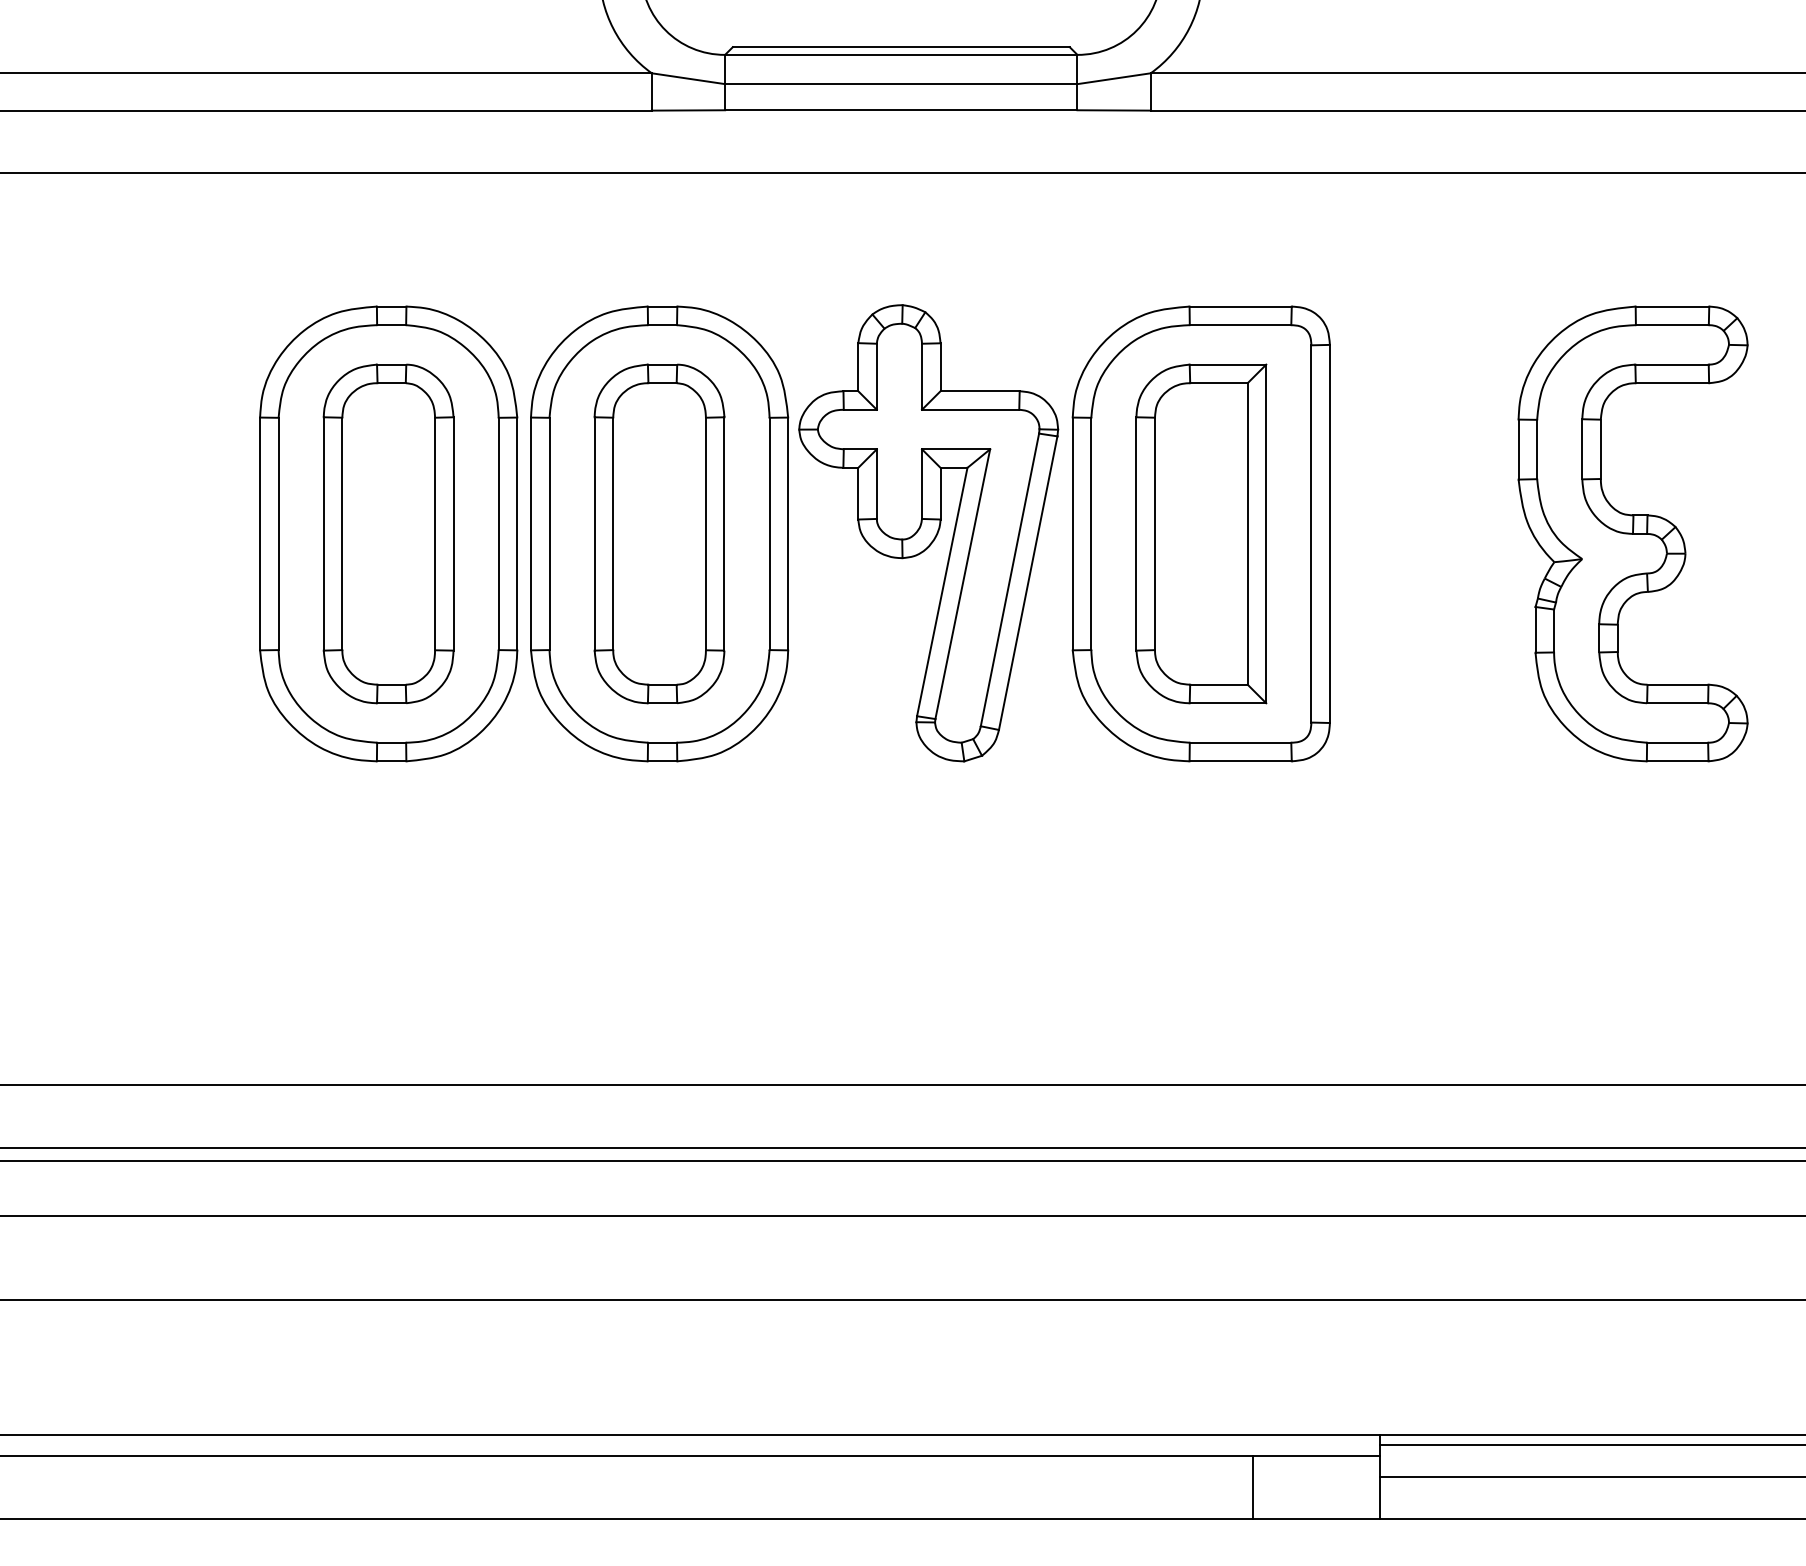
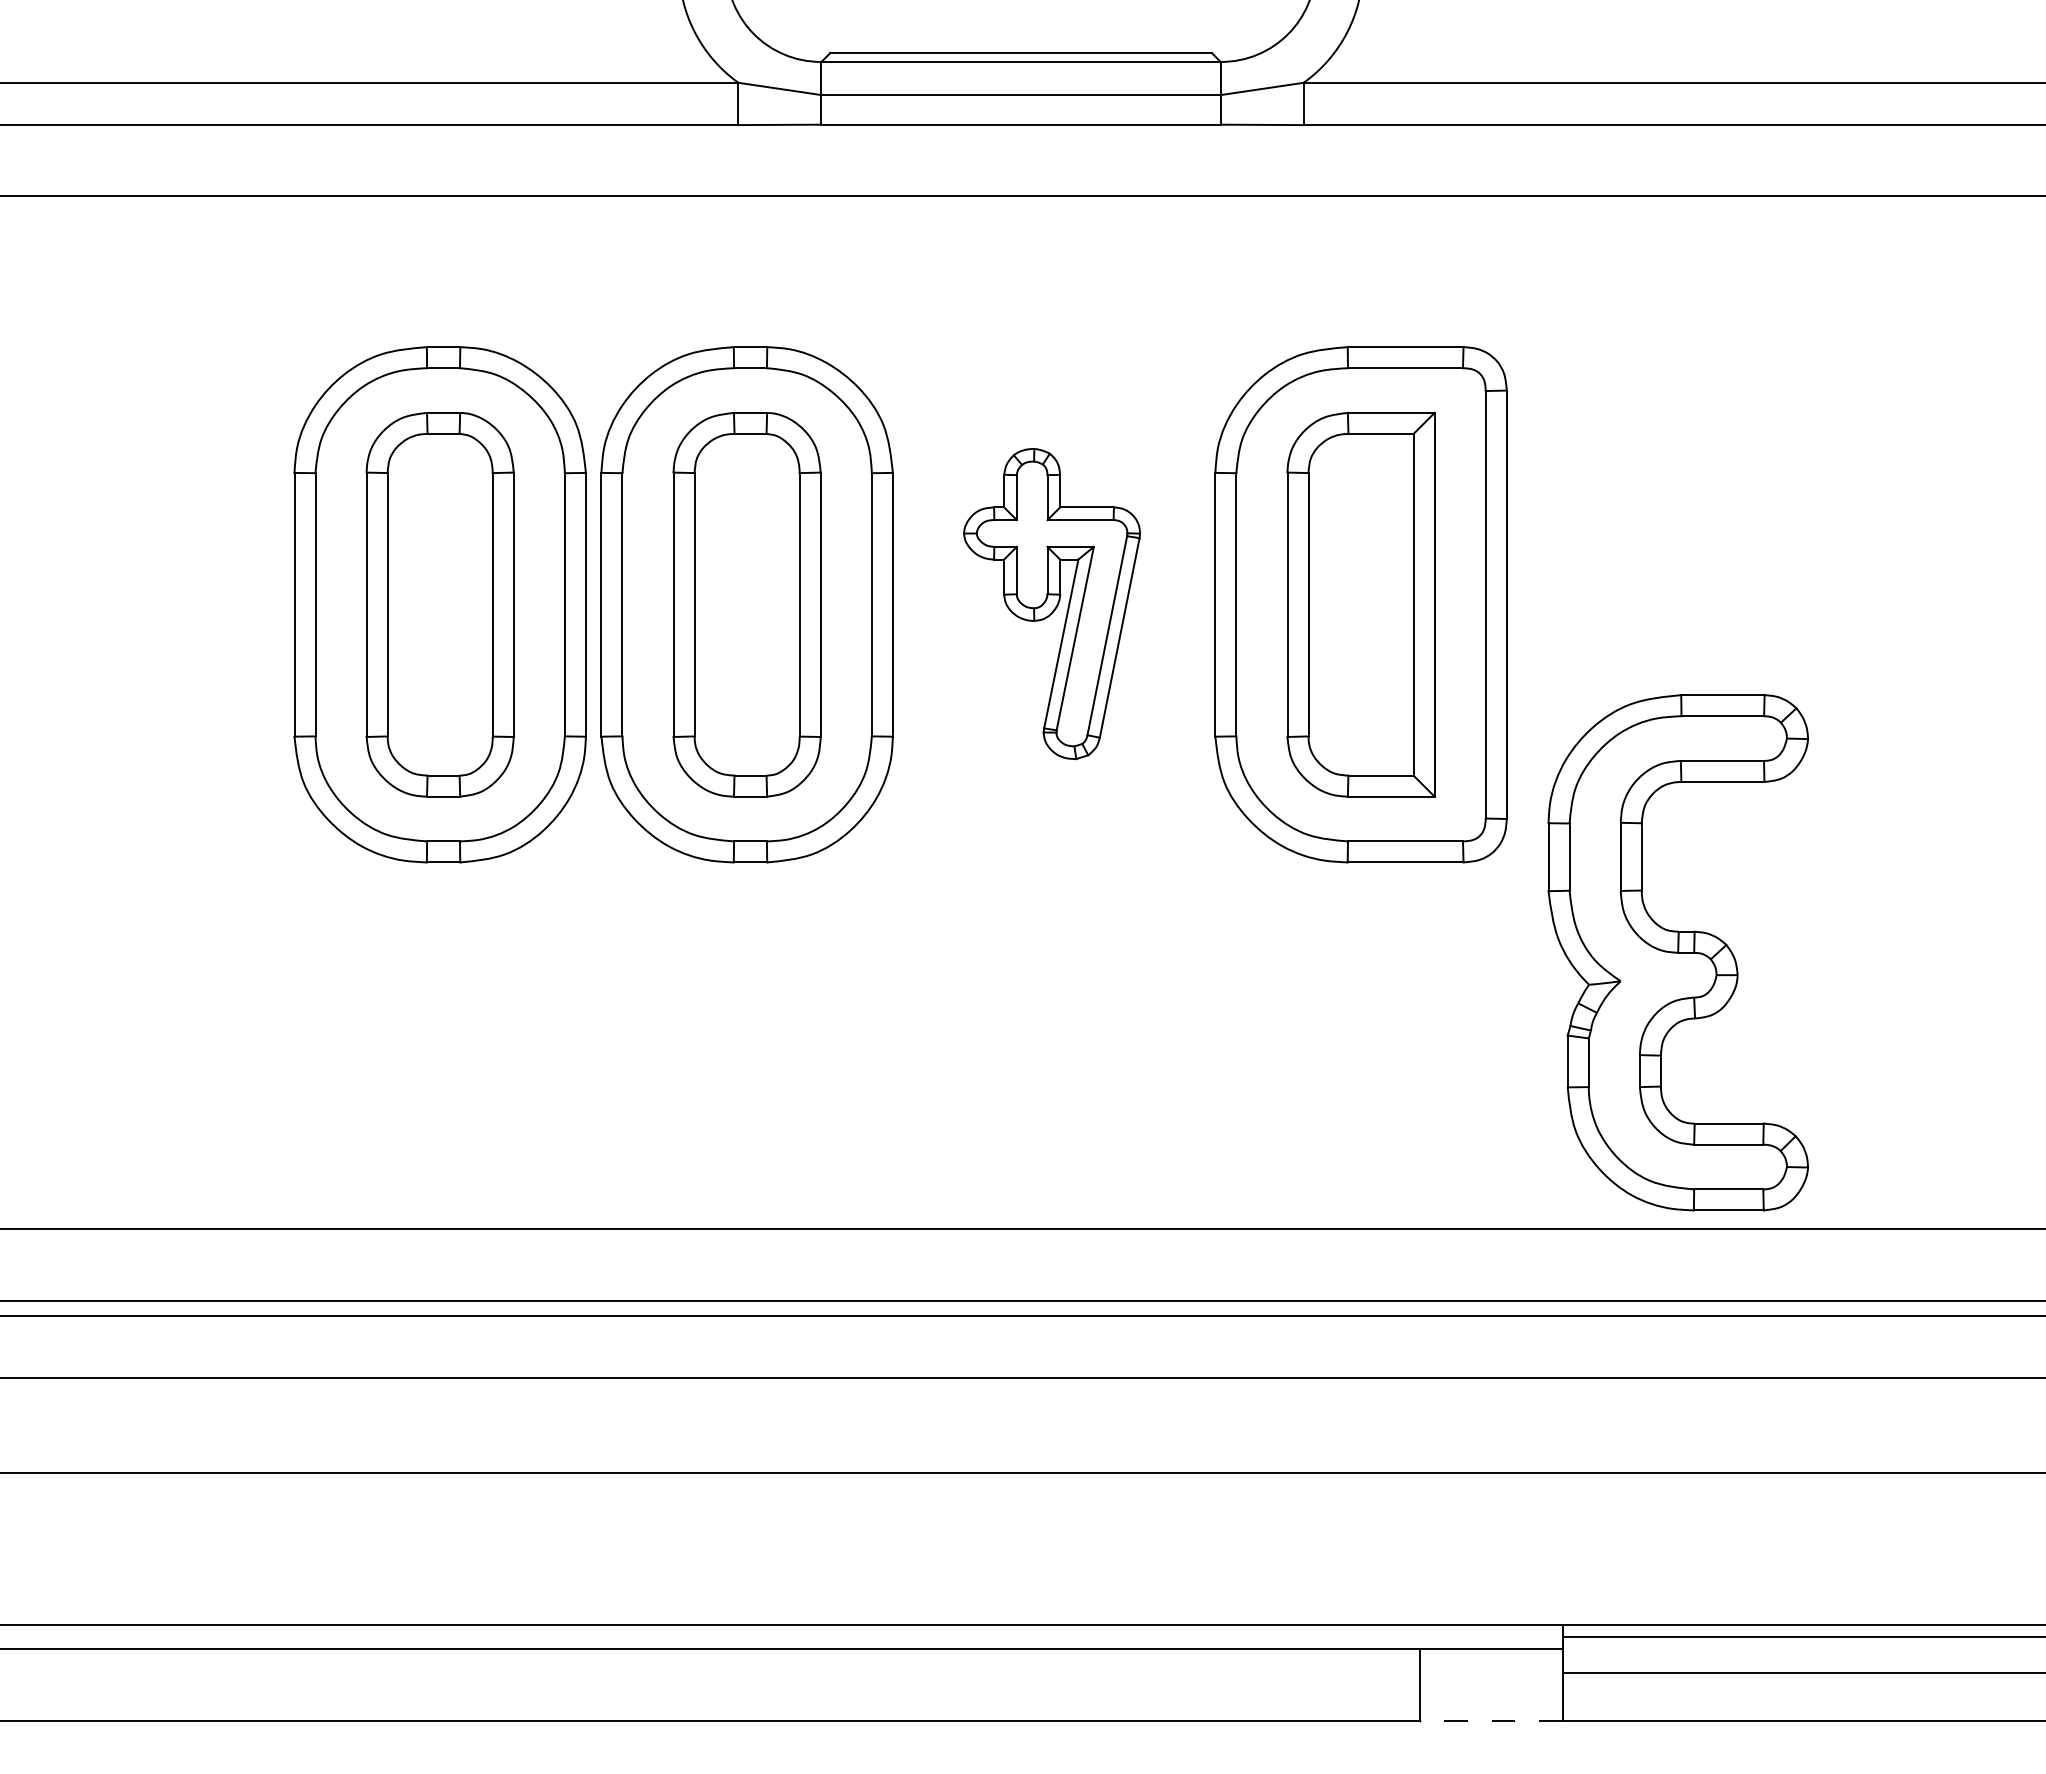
part: (928, 532) -> (1051, 603), size x0.6
part: (1632, 533) -> (1677, 952), moved
line: (1316, 1518) -> (1491, 1720), solid -> dashed

